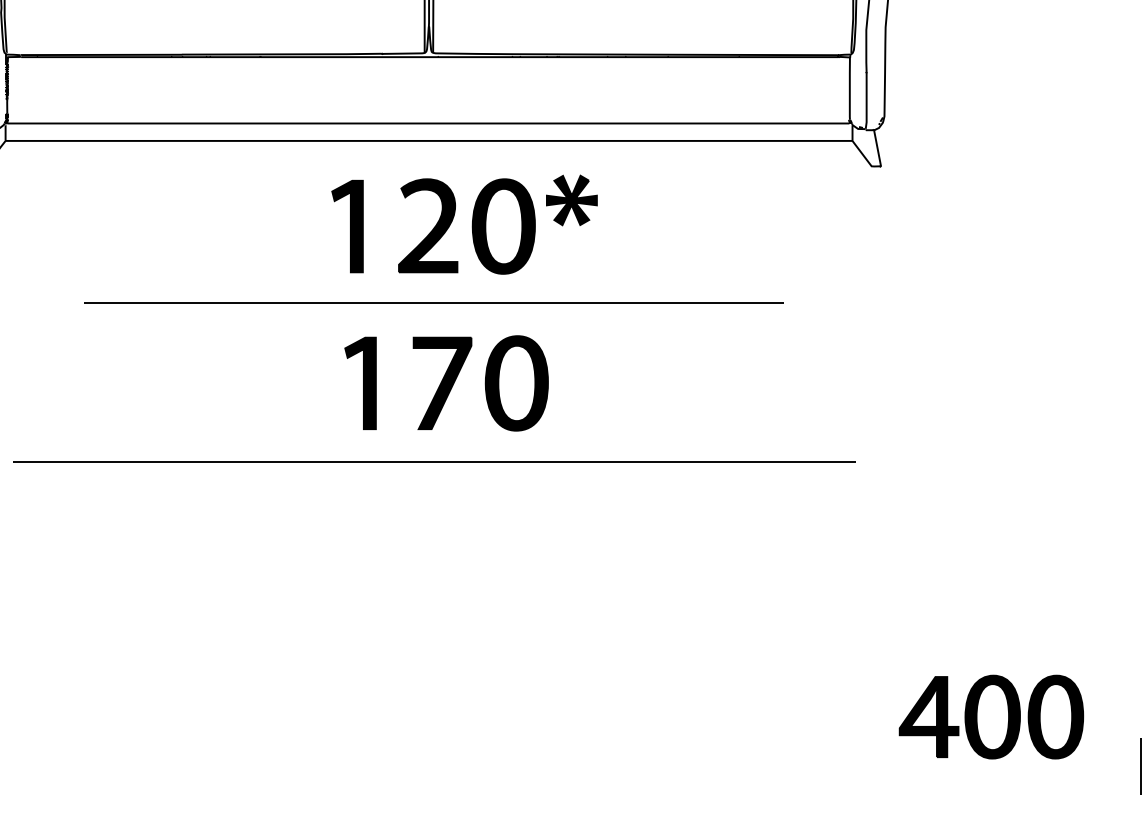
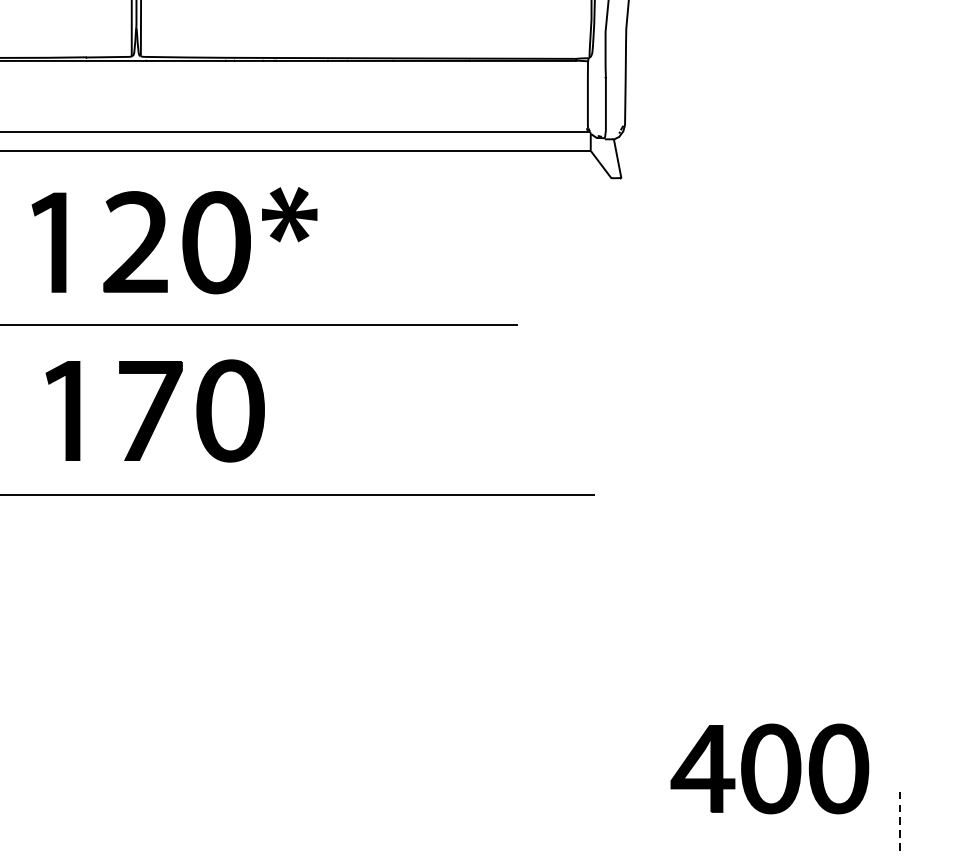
part: (991, 716) -> (769, 768), moved
line: (1140, 767) -> (899, 823), solid -> dashed

